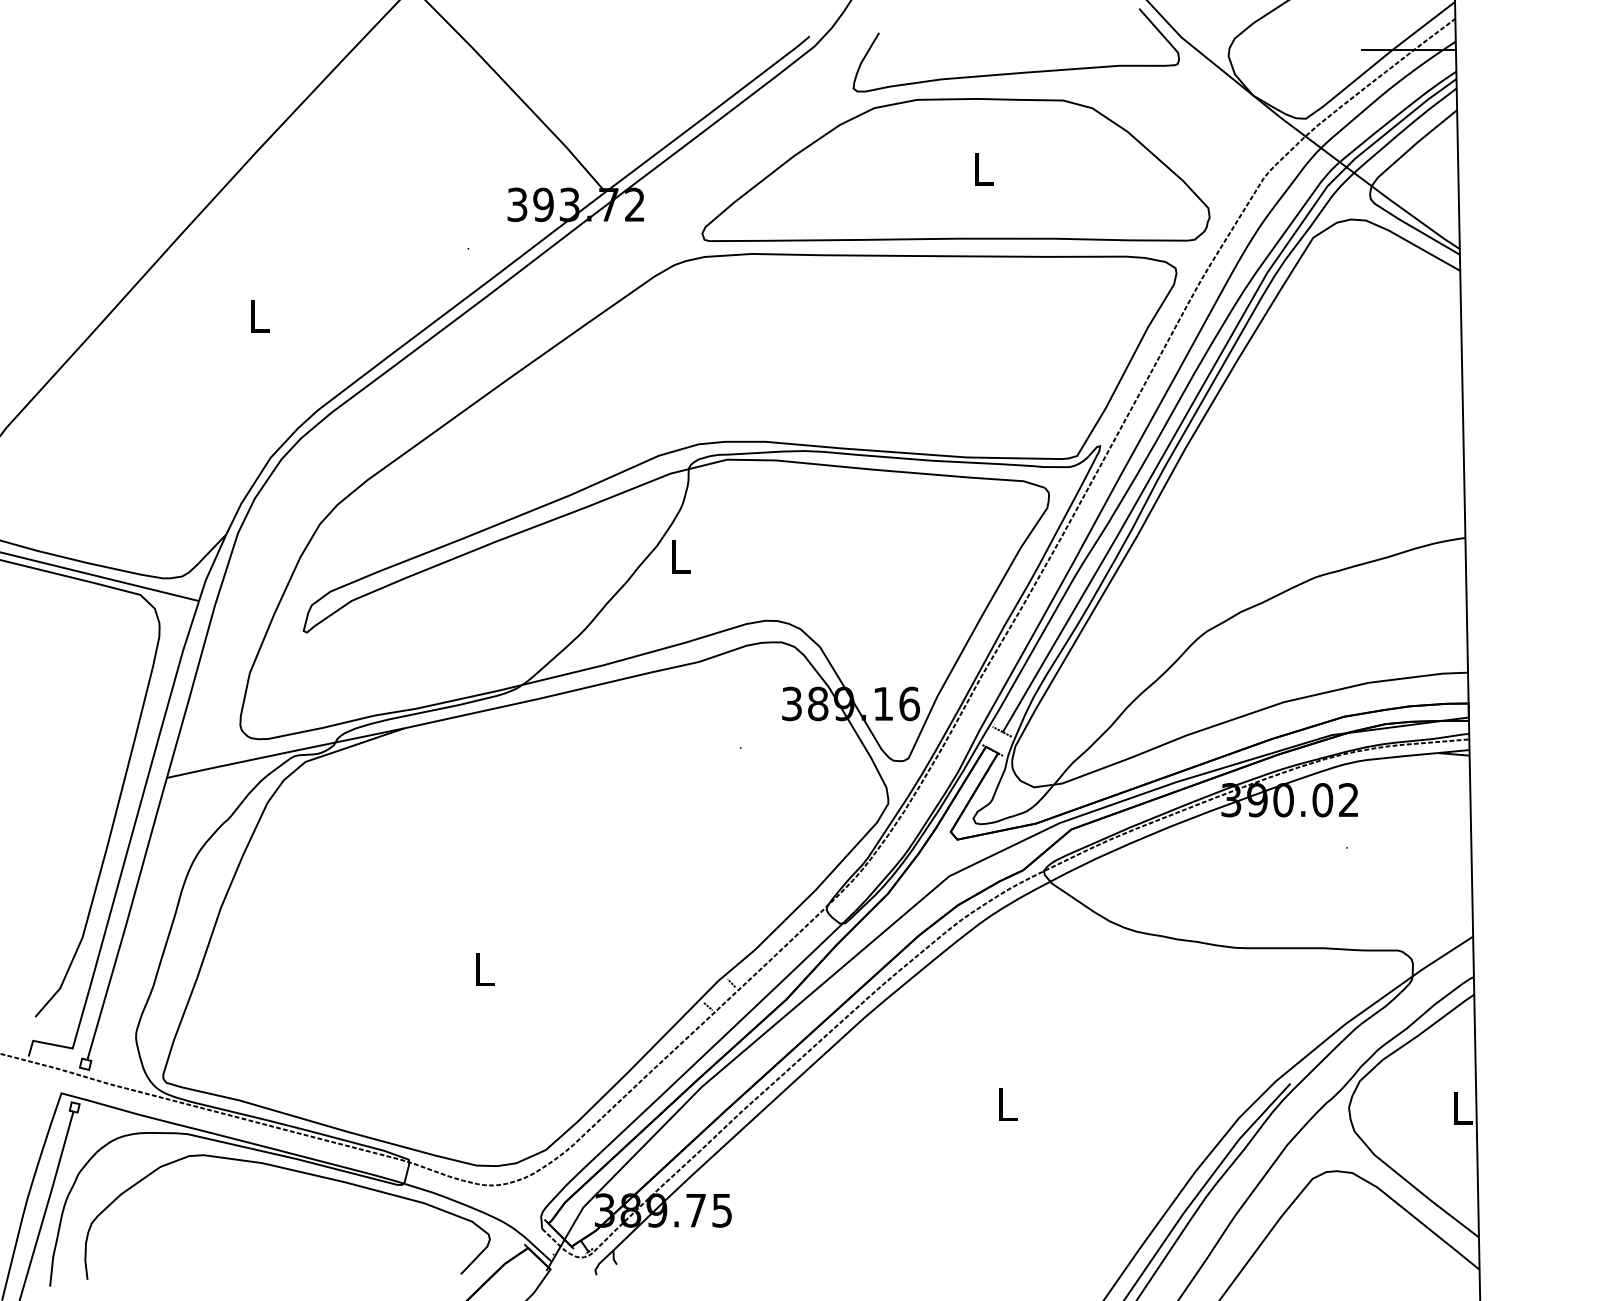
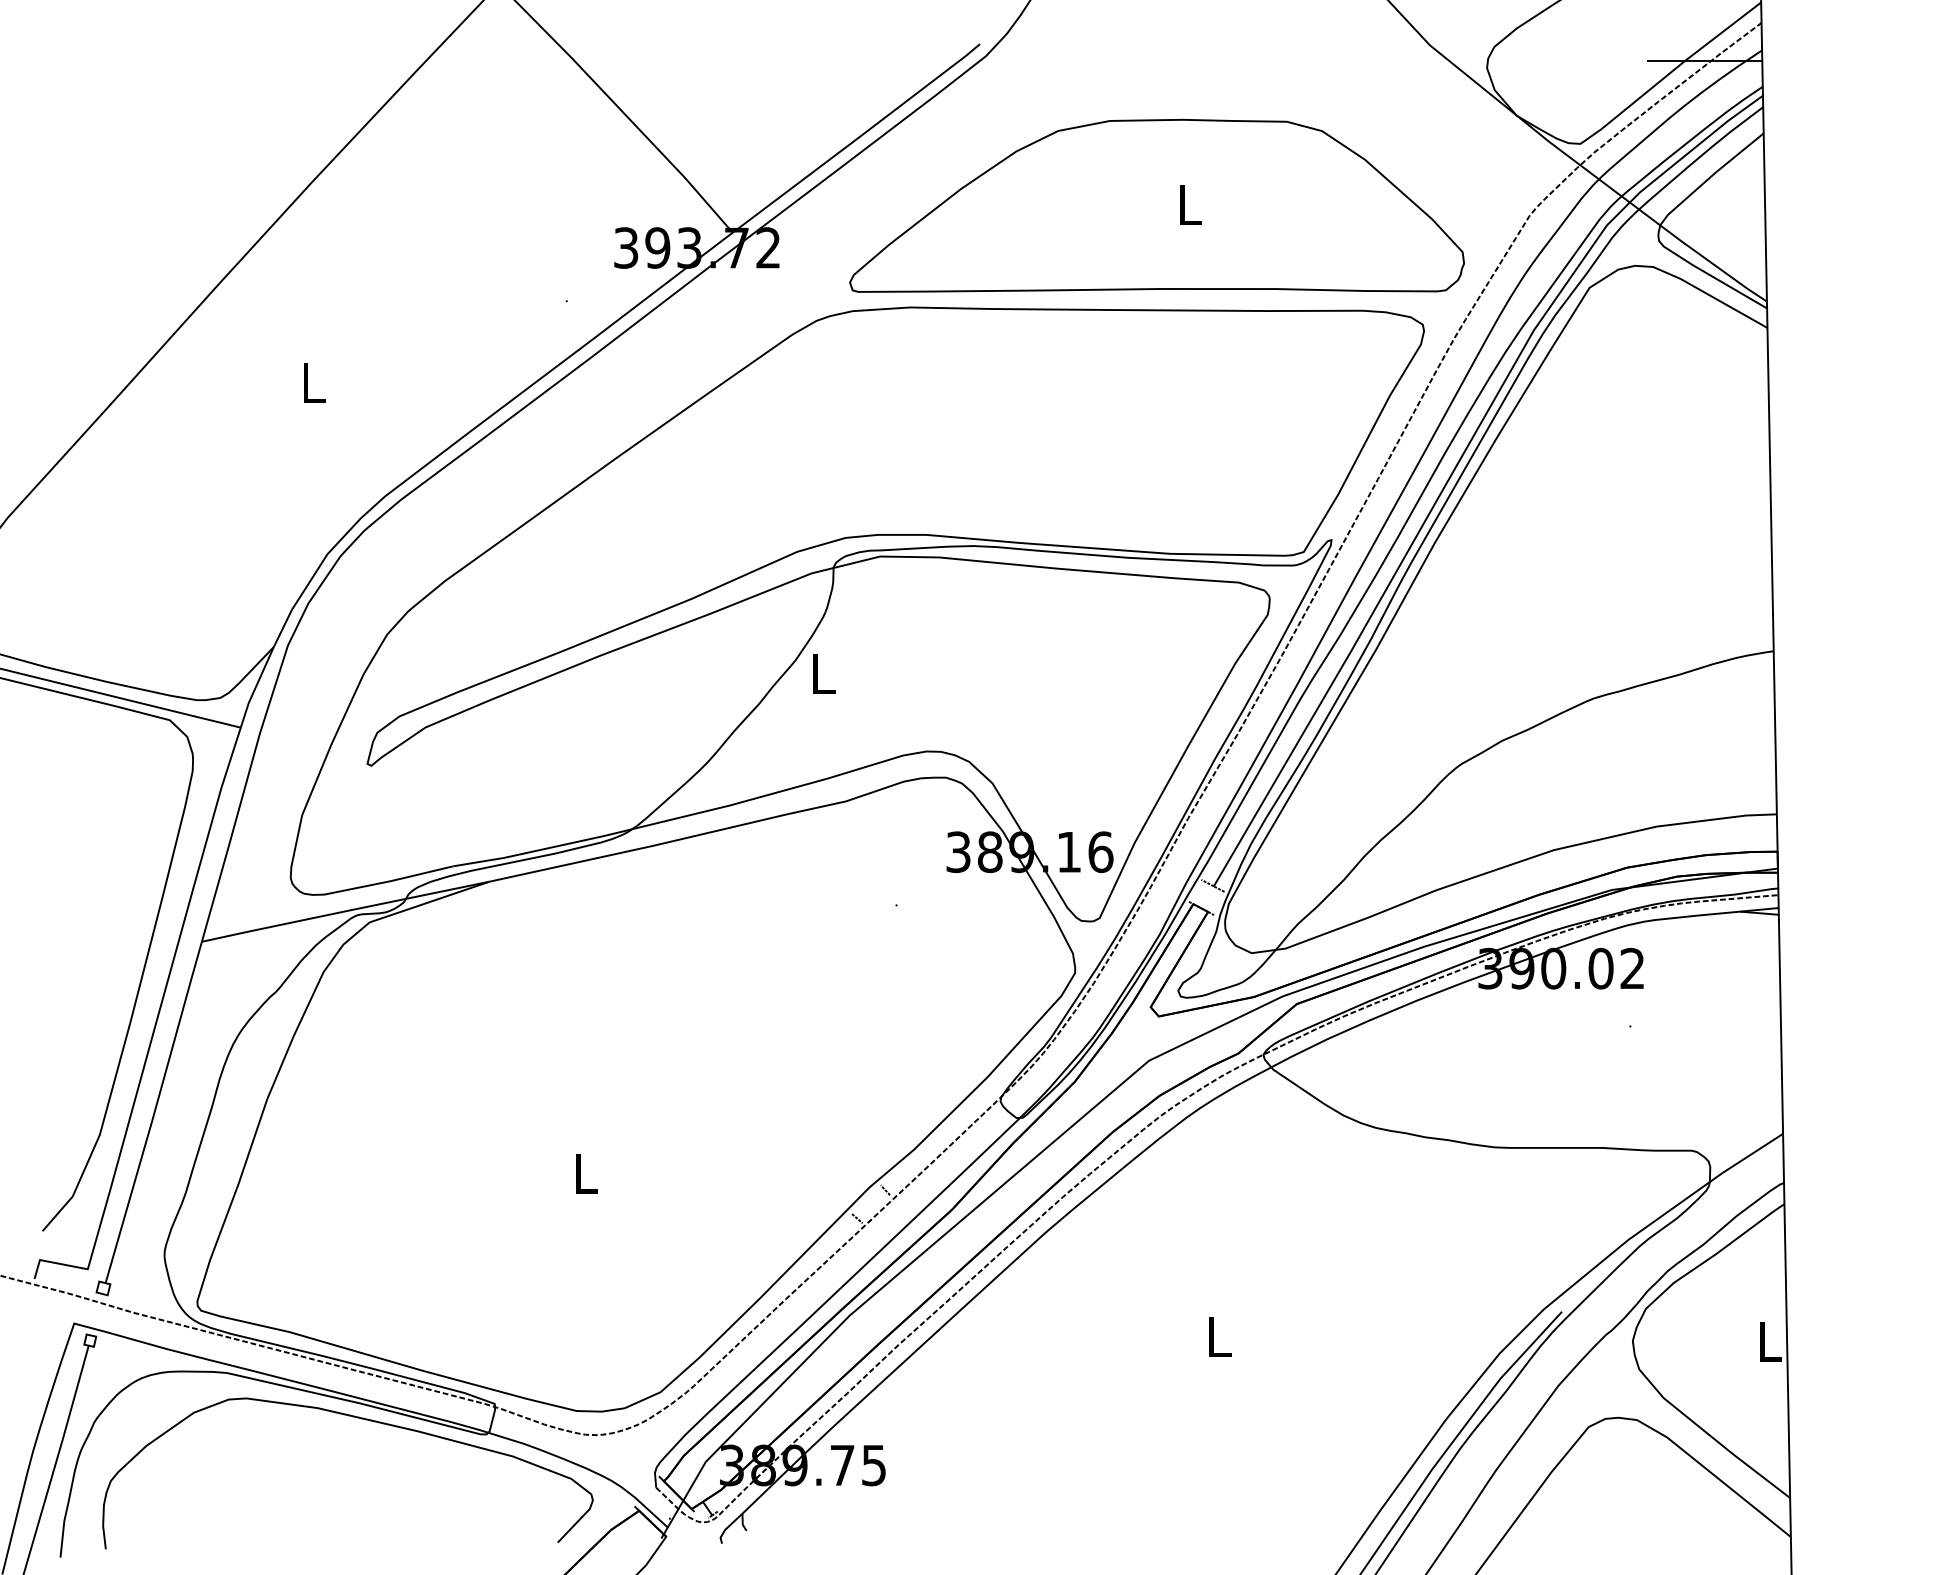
curve: (1017, 72) -> (1231, 87), removed

